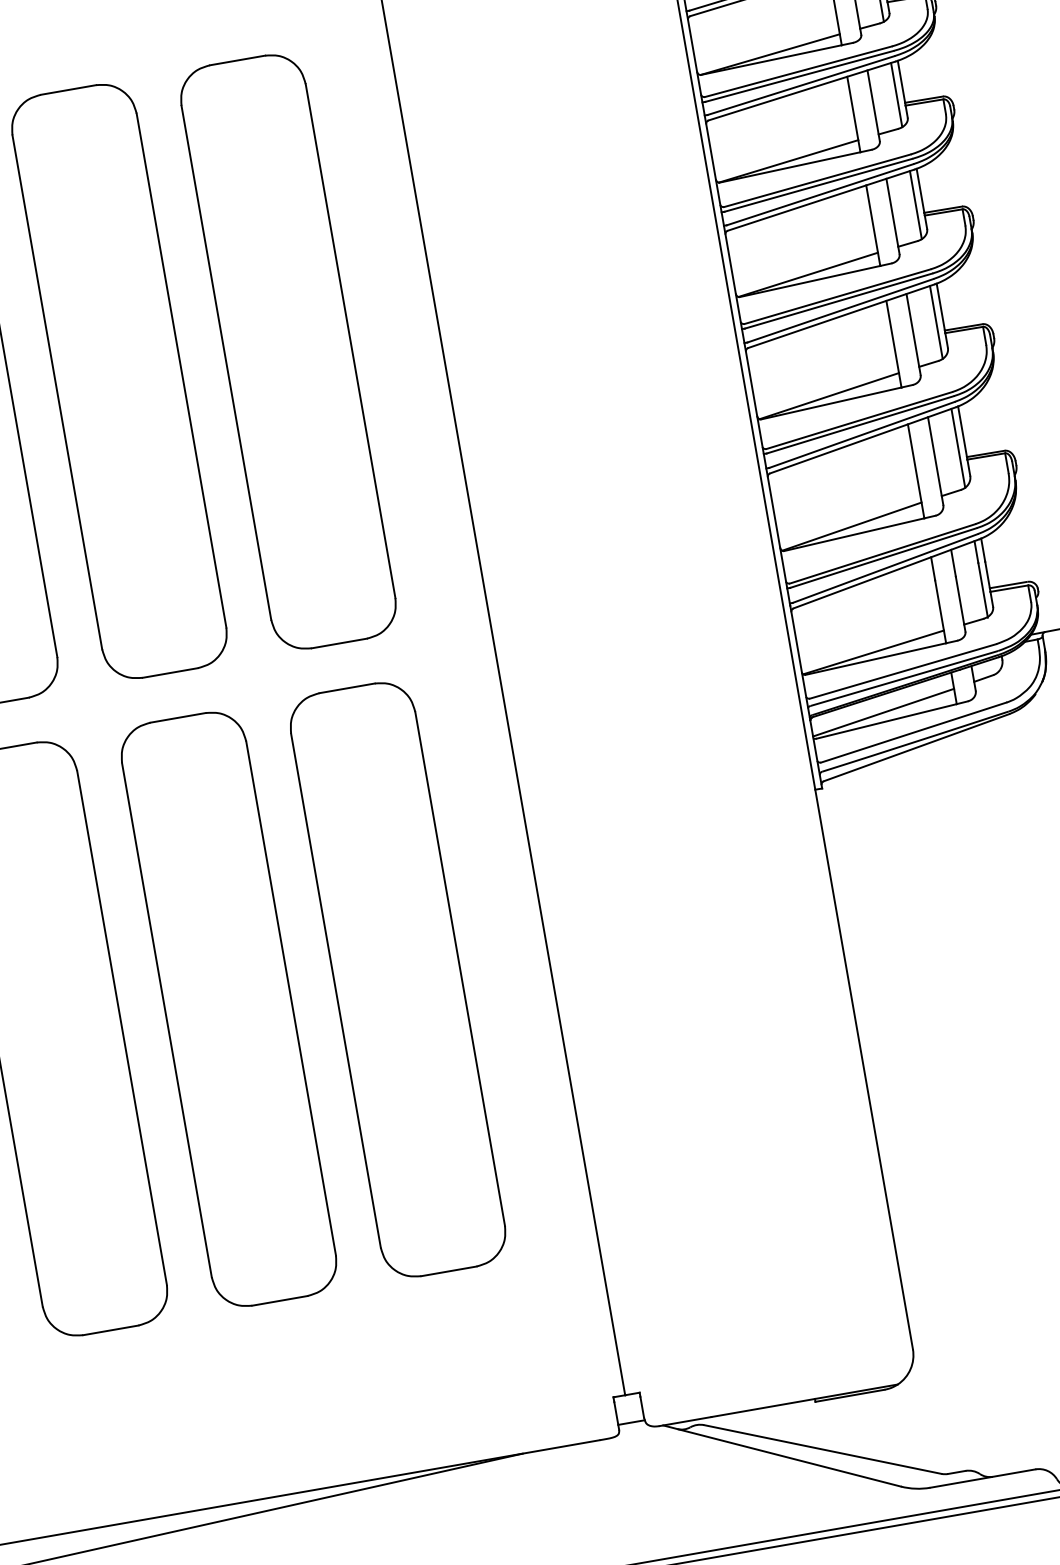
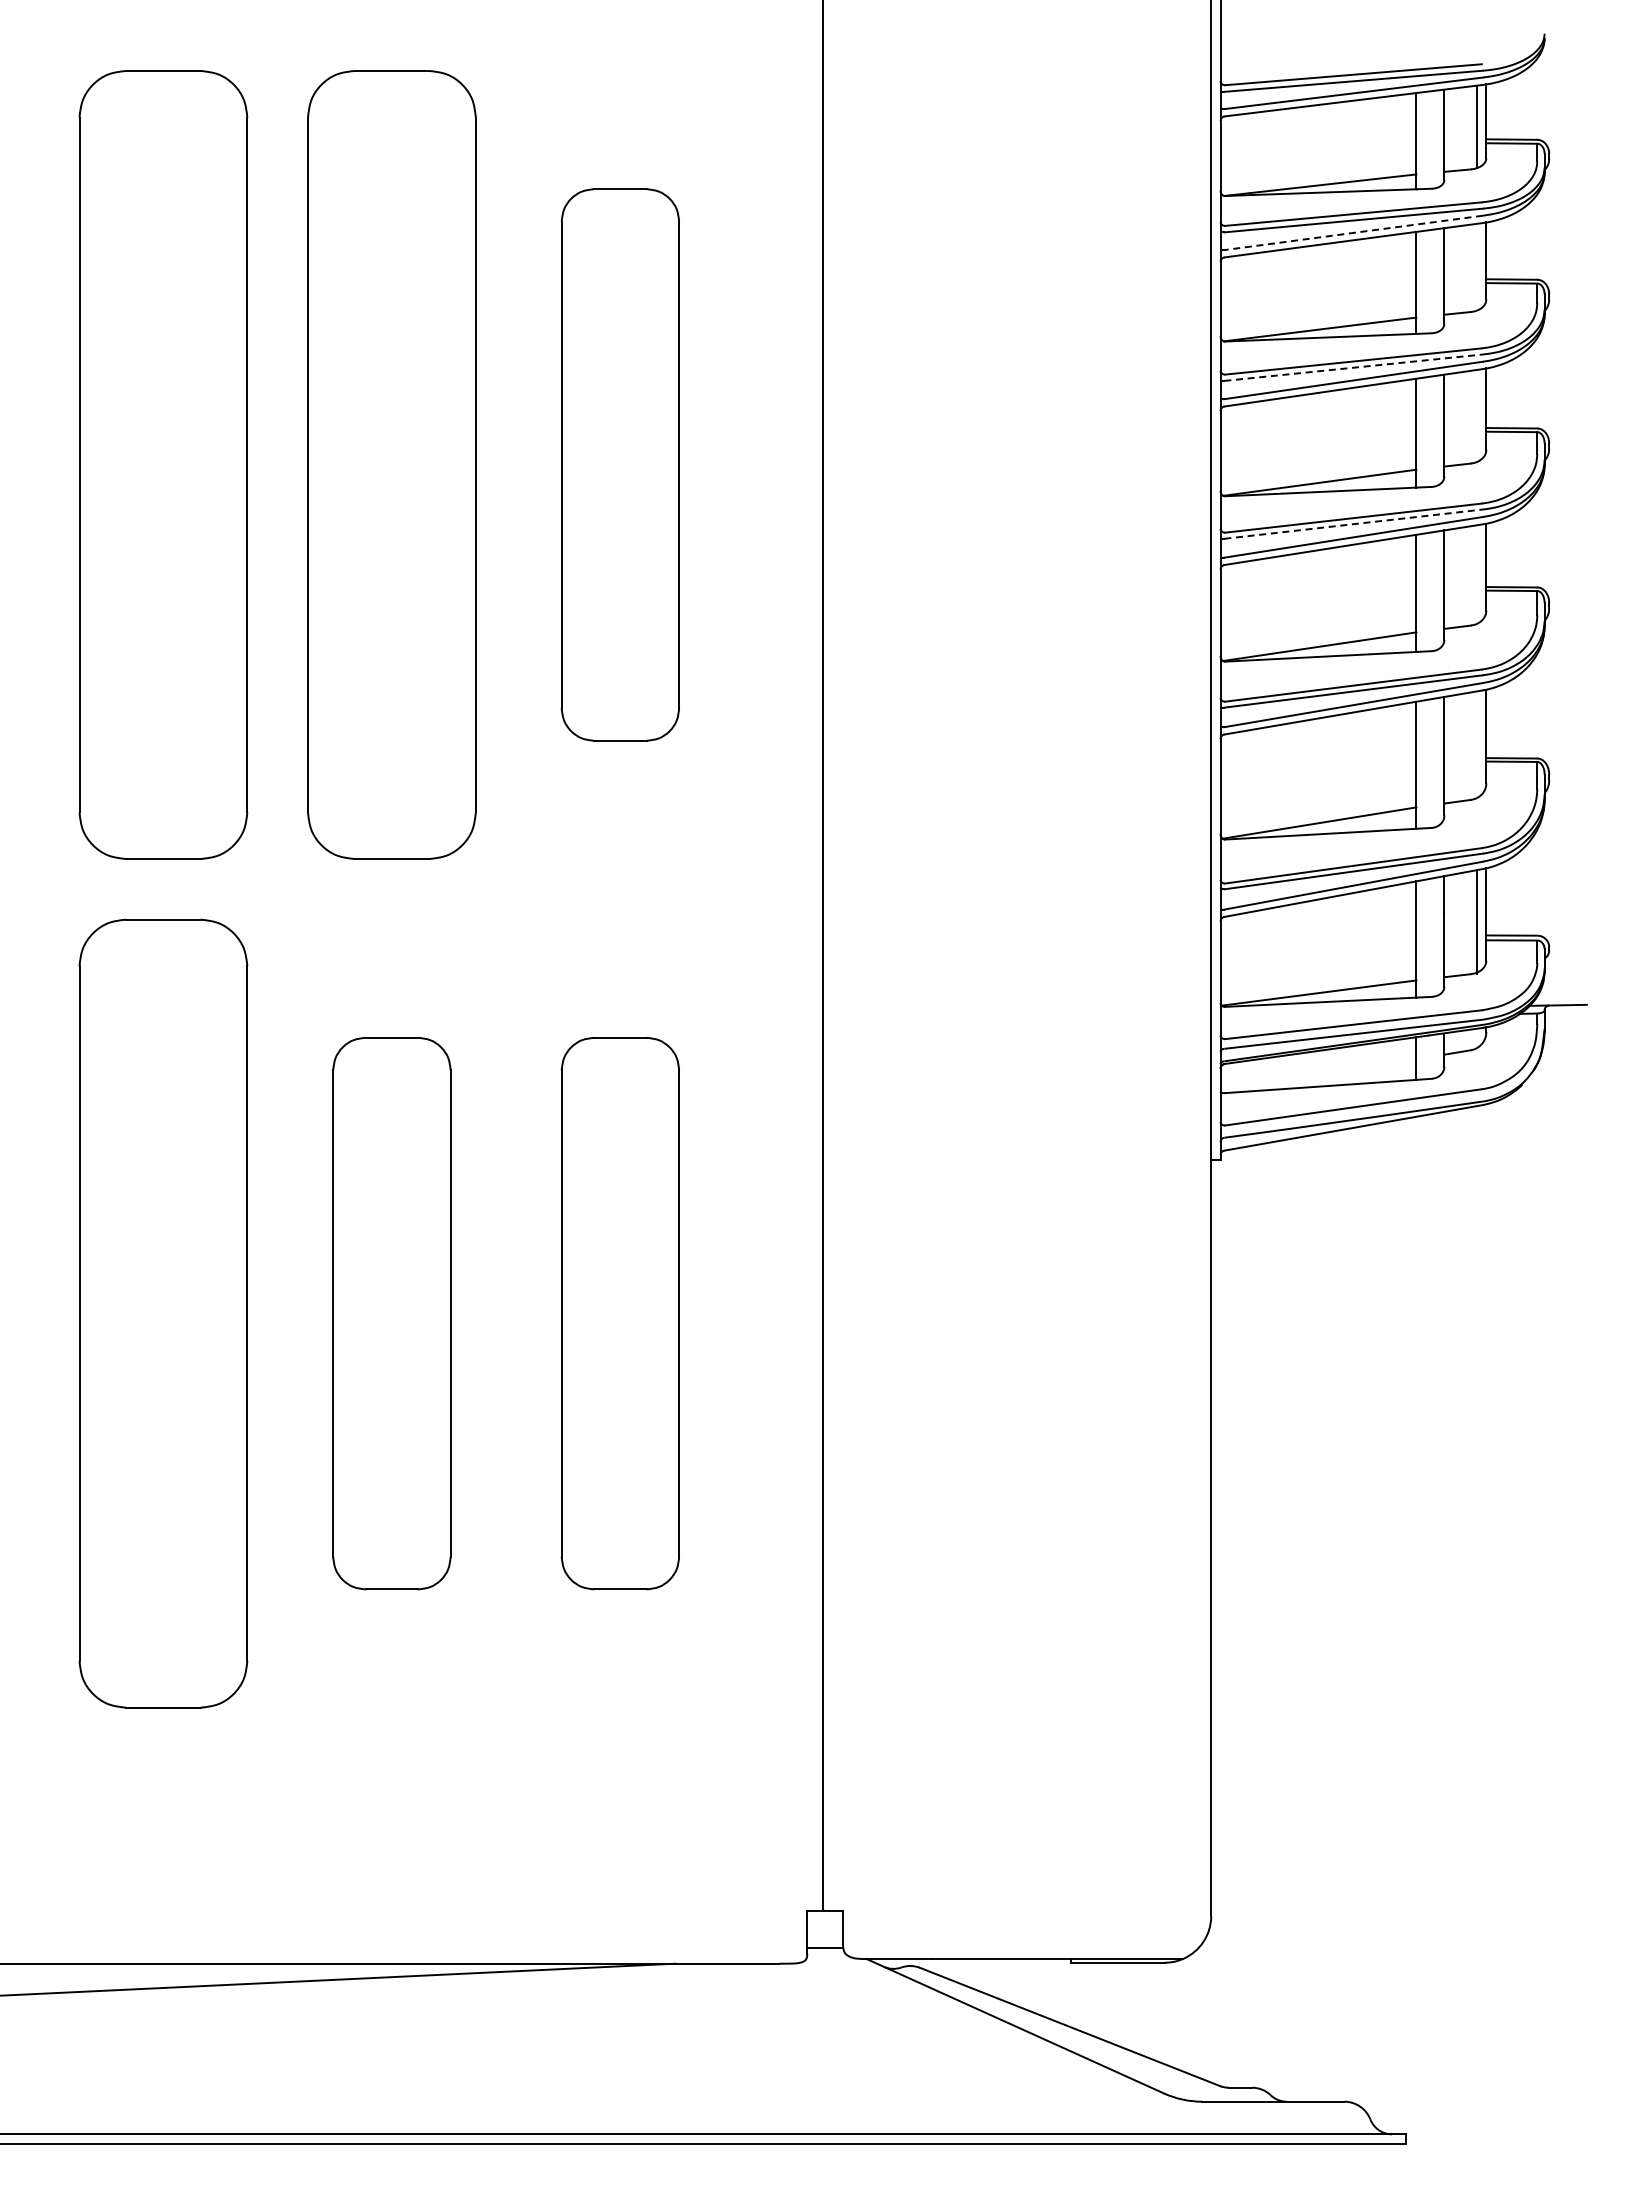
line: (800, 85) -> (1353, 232), solid -> dashed
line: (896, 94) -> (1477, 266), removed
line: (818, 185) -> (1353, 367), solid -> dashed
line: (916, 204) -> (1477, 415), removed
line: (839, 301) -> (1354, 524), solid -> dashed
line: (936, 322) -> (1477, 574), removed
part: (288, 351) -> (620, 464), size x0.7
line: (958, 448) -> (1477, 744), removed
line: (883, 712) -> (1318, 1074), removed
part: (398, 979) -> (620, 1313), size x0.7
part: (228, 1009) -> (391, 1313), size x0.7

